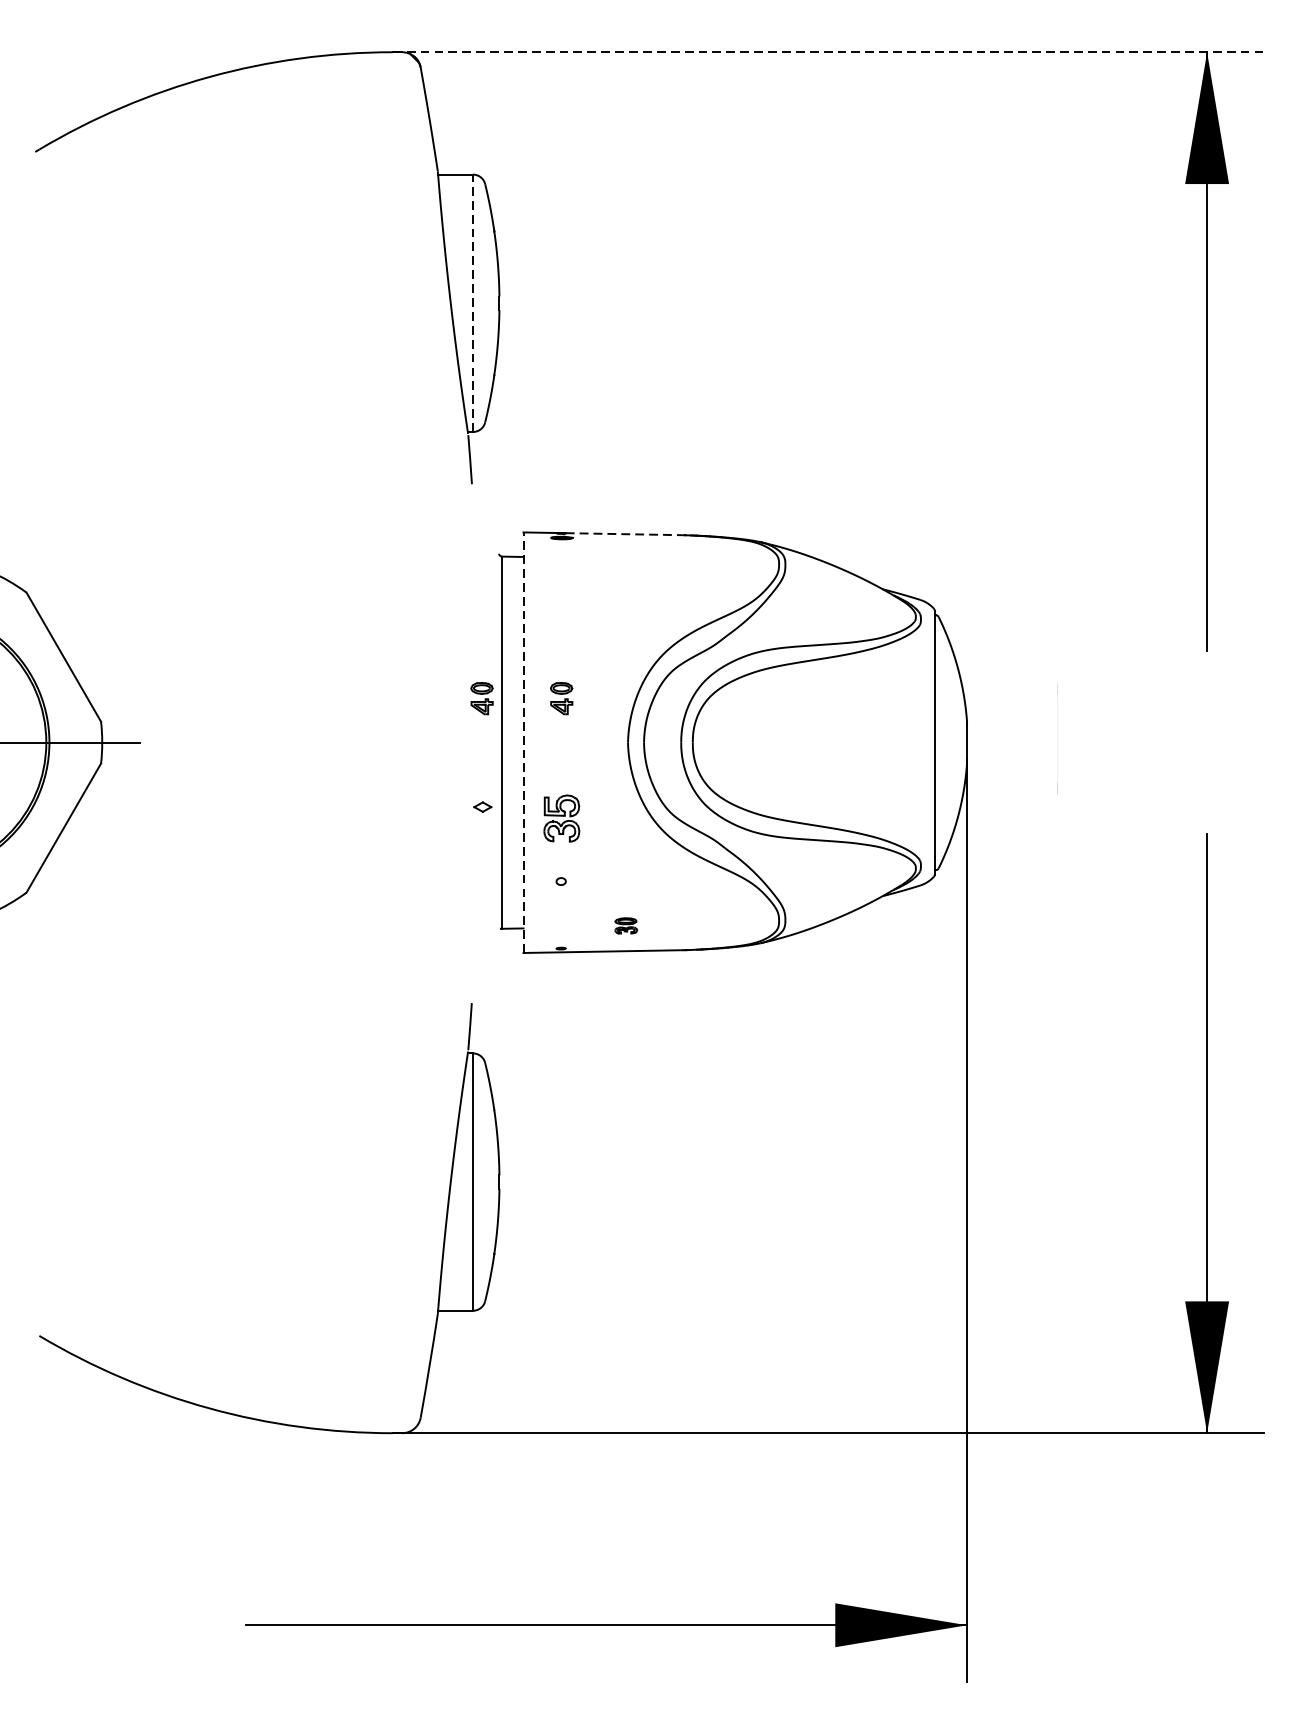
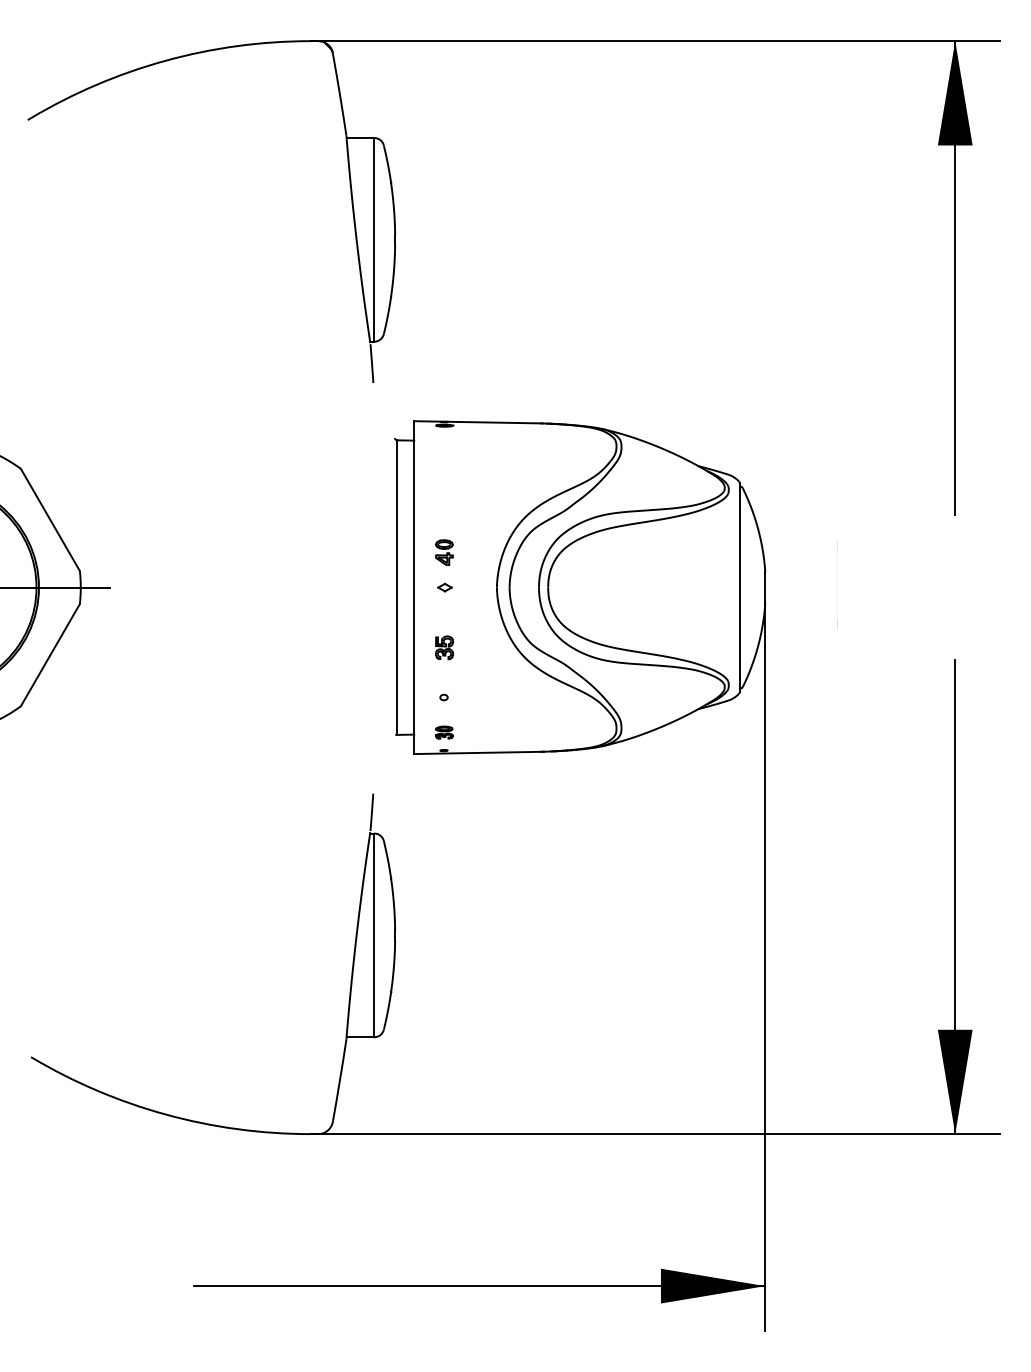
line: (828, 52) -> (655, 41), dashed -> solid
line: (473, 302) -> (374, 239), dashed -> solid
line: (624, 534) -> (494, 422), dashed -> solid
part: (482, 698) -> (381, 552), removed
line: (523, 742) -> (414, 587), dashed -> solid
part: (482, 806) -> (444, 587), moved
part: (561, 818) -> (444, 647), size x0.62
part: (626, 925) -> (444, 732), moved

